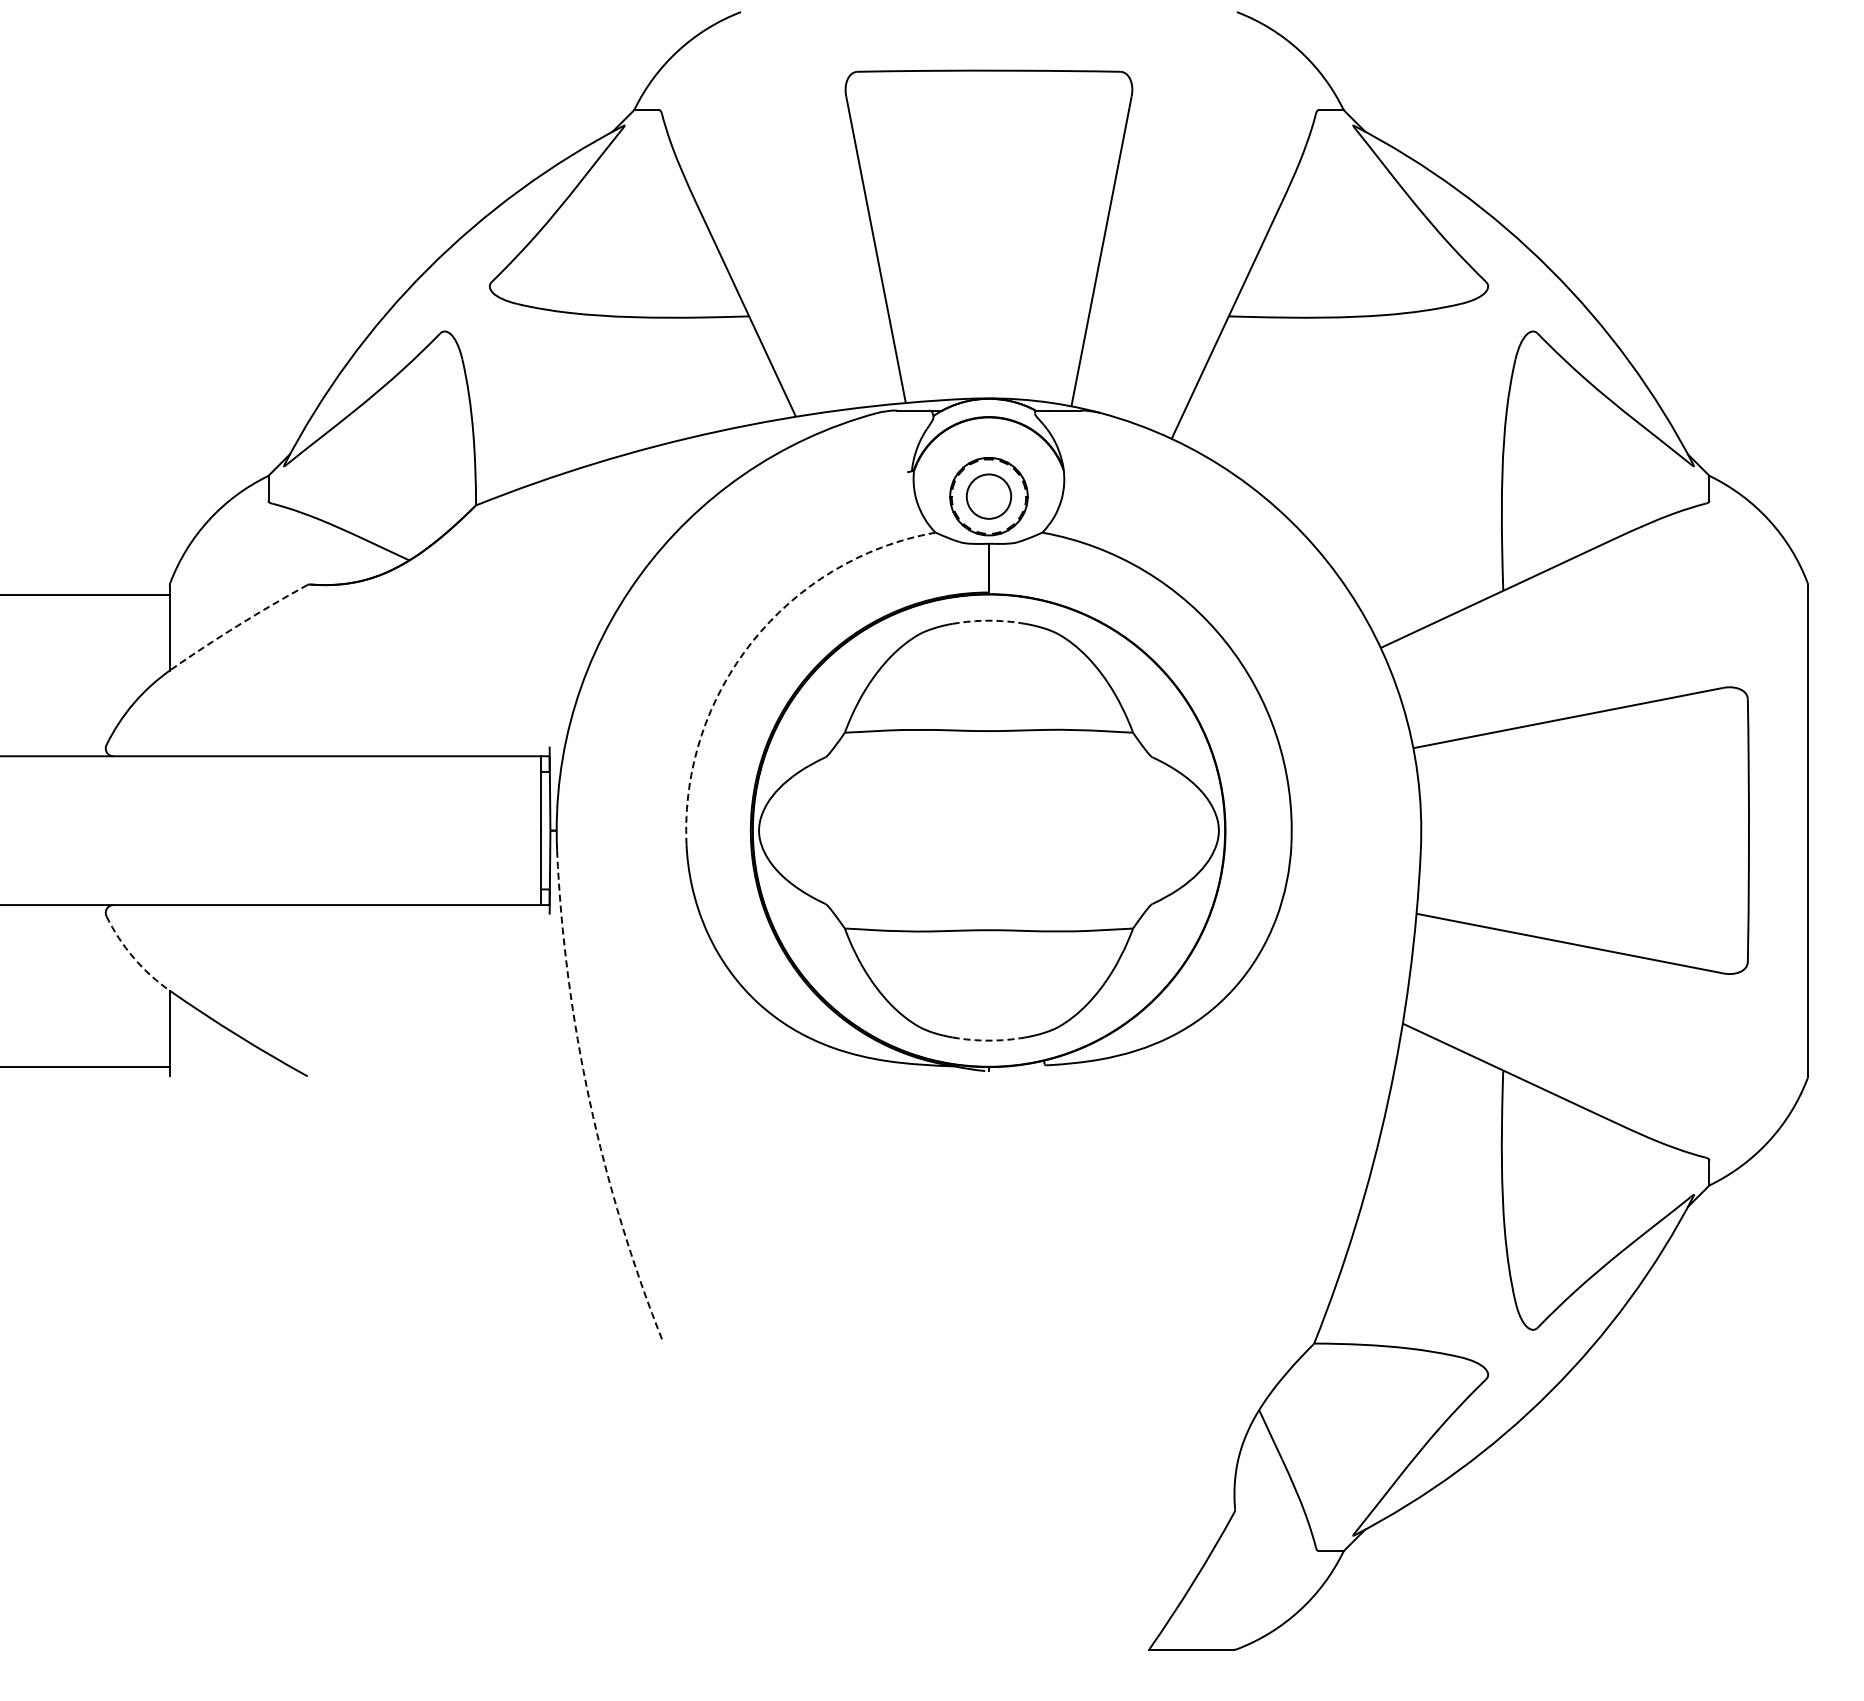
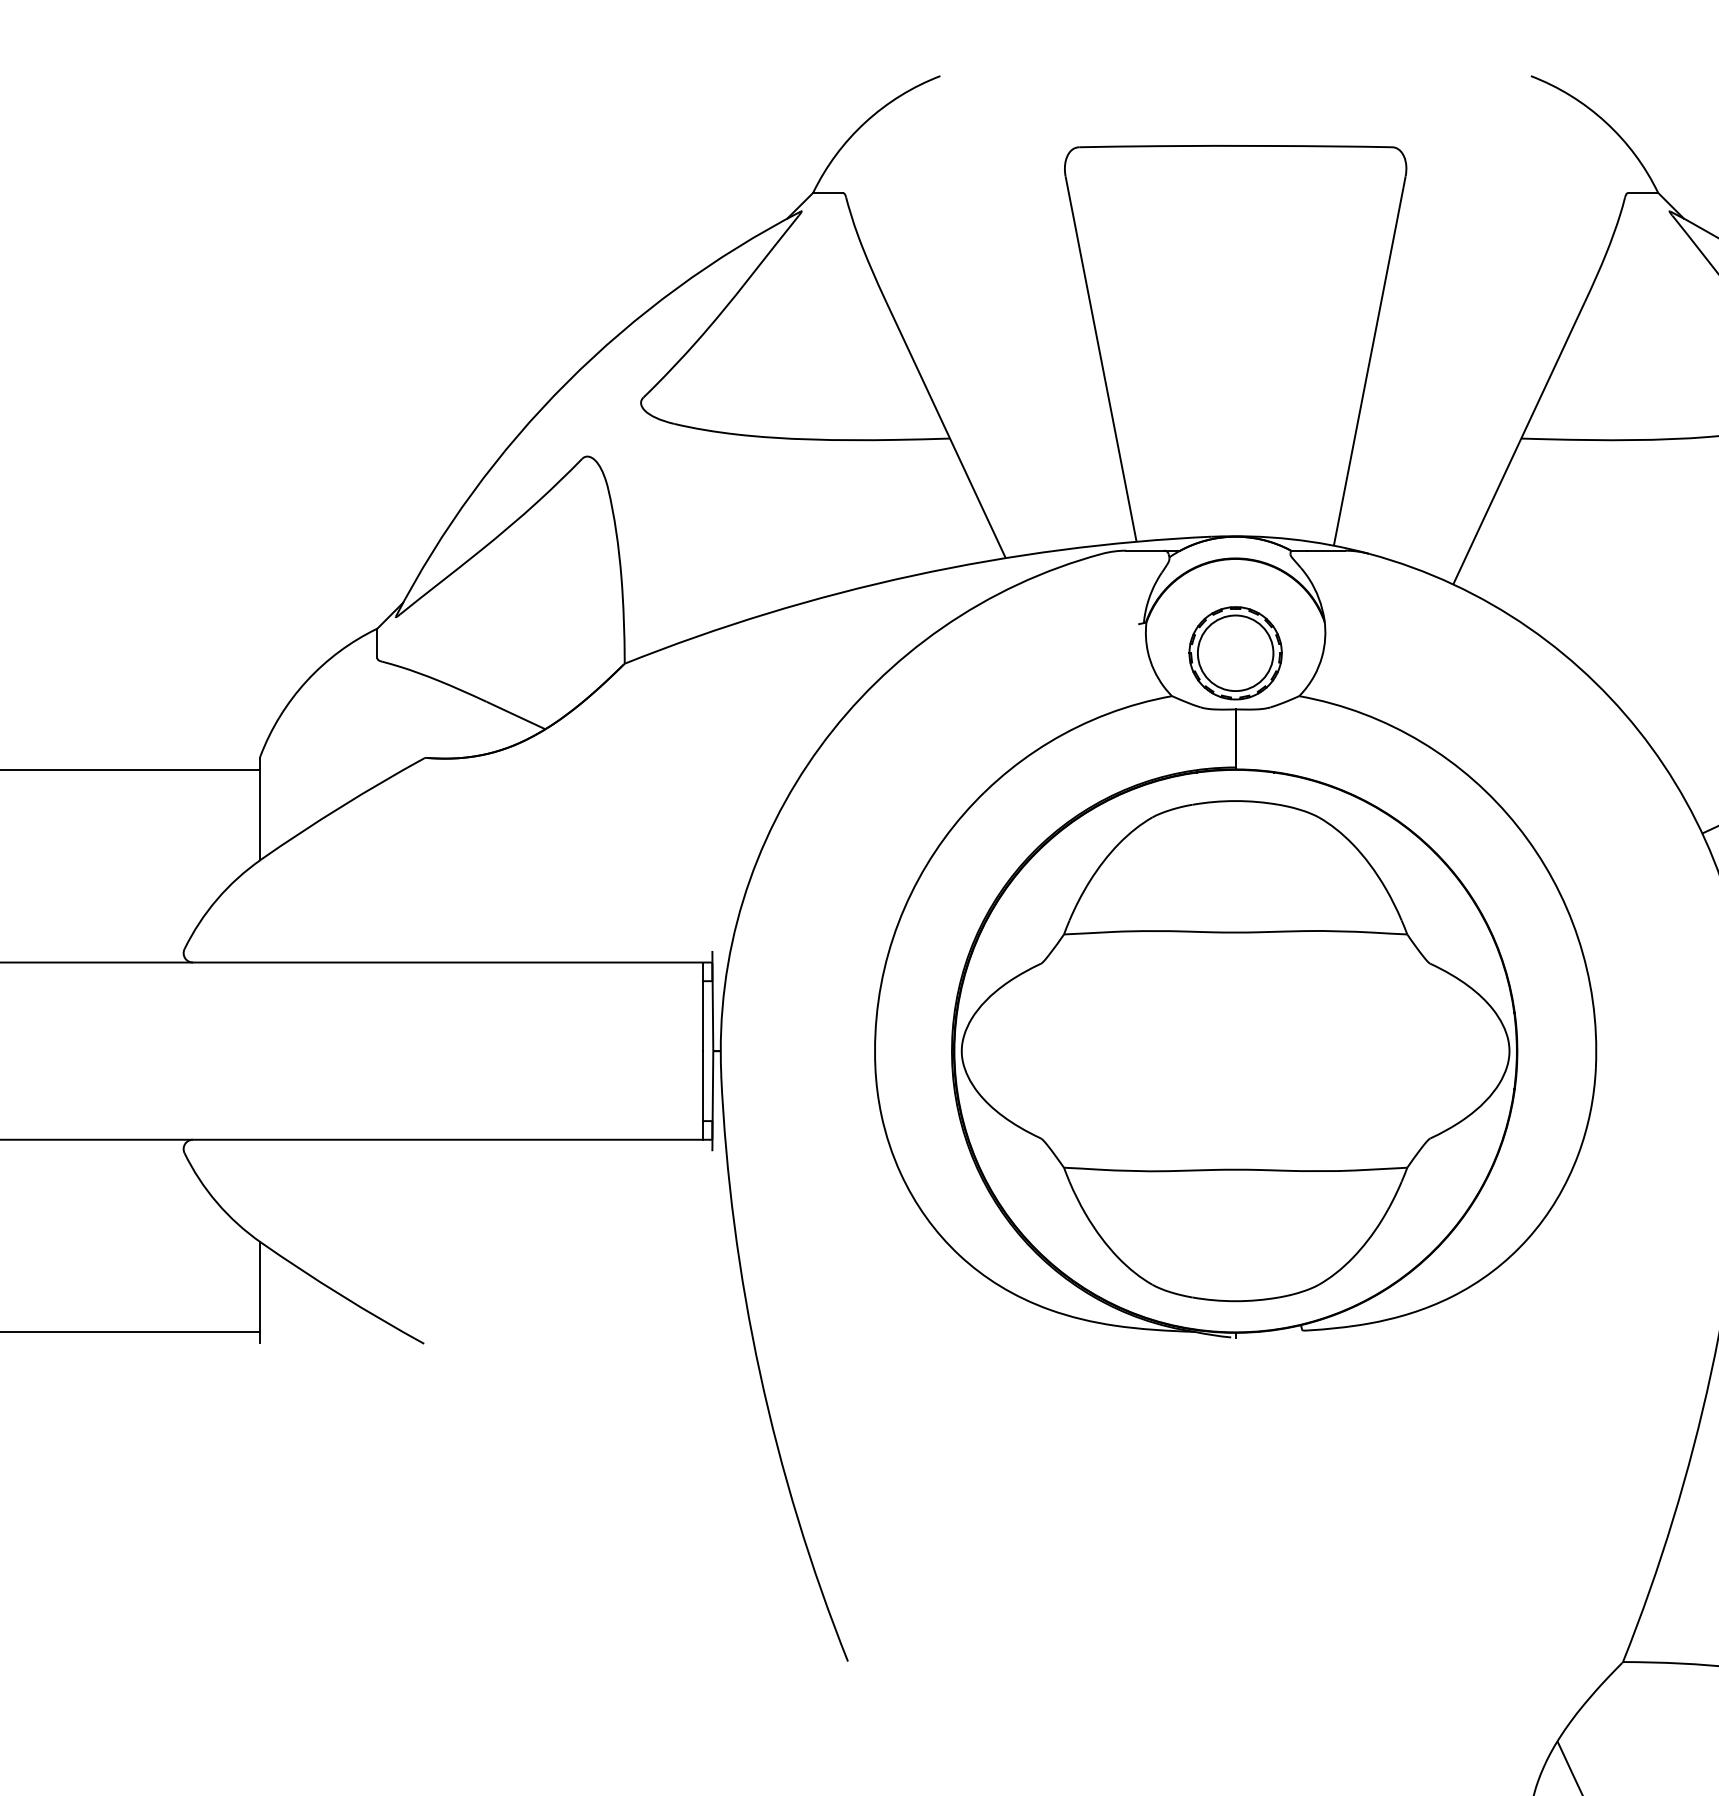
circle: (988, 496) -> (1235, 653), size x1.43
arc: (988, 620) -> (1235, 800), dashed -> solid
arc: (238, 625) -> (341, 806), dashed -> solid
arc: (752, 641) -> (953, 825), dashed -> solid
arc: (133, 957) -> (216, 1202), dashed -> solid
arc: (988, 1040) -> (1235, 1301), dashed -> solid
arc: (589, 1101) -> (759, 1373), dashed -> solid

